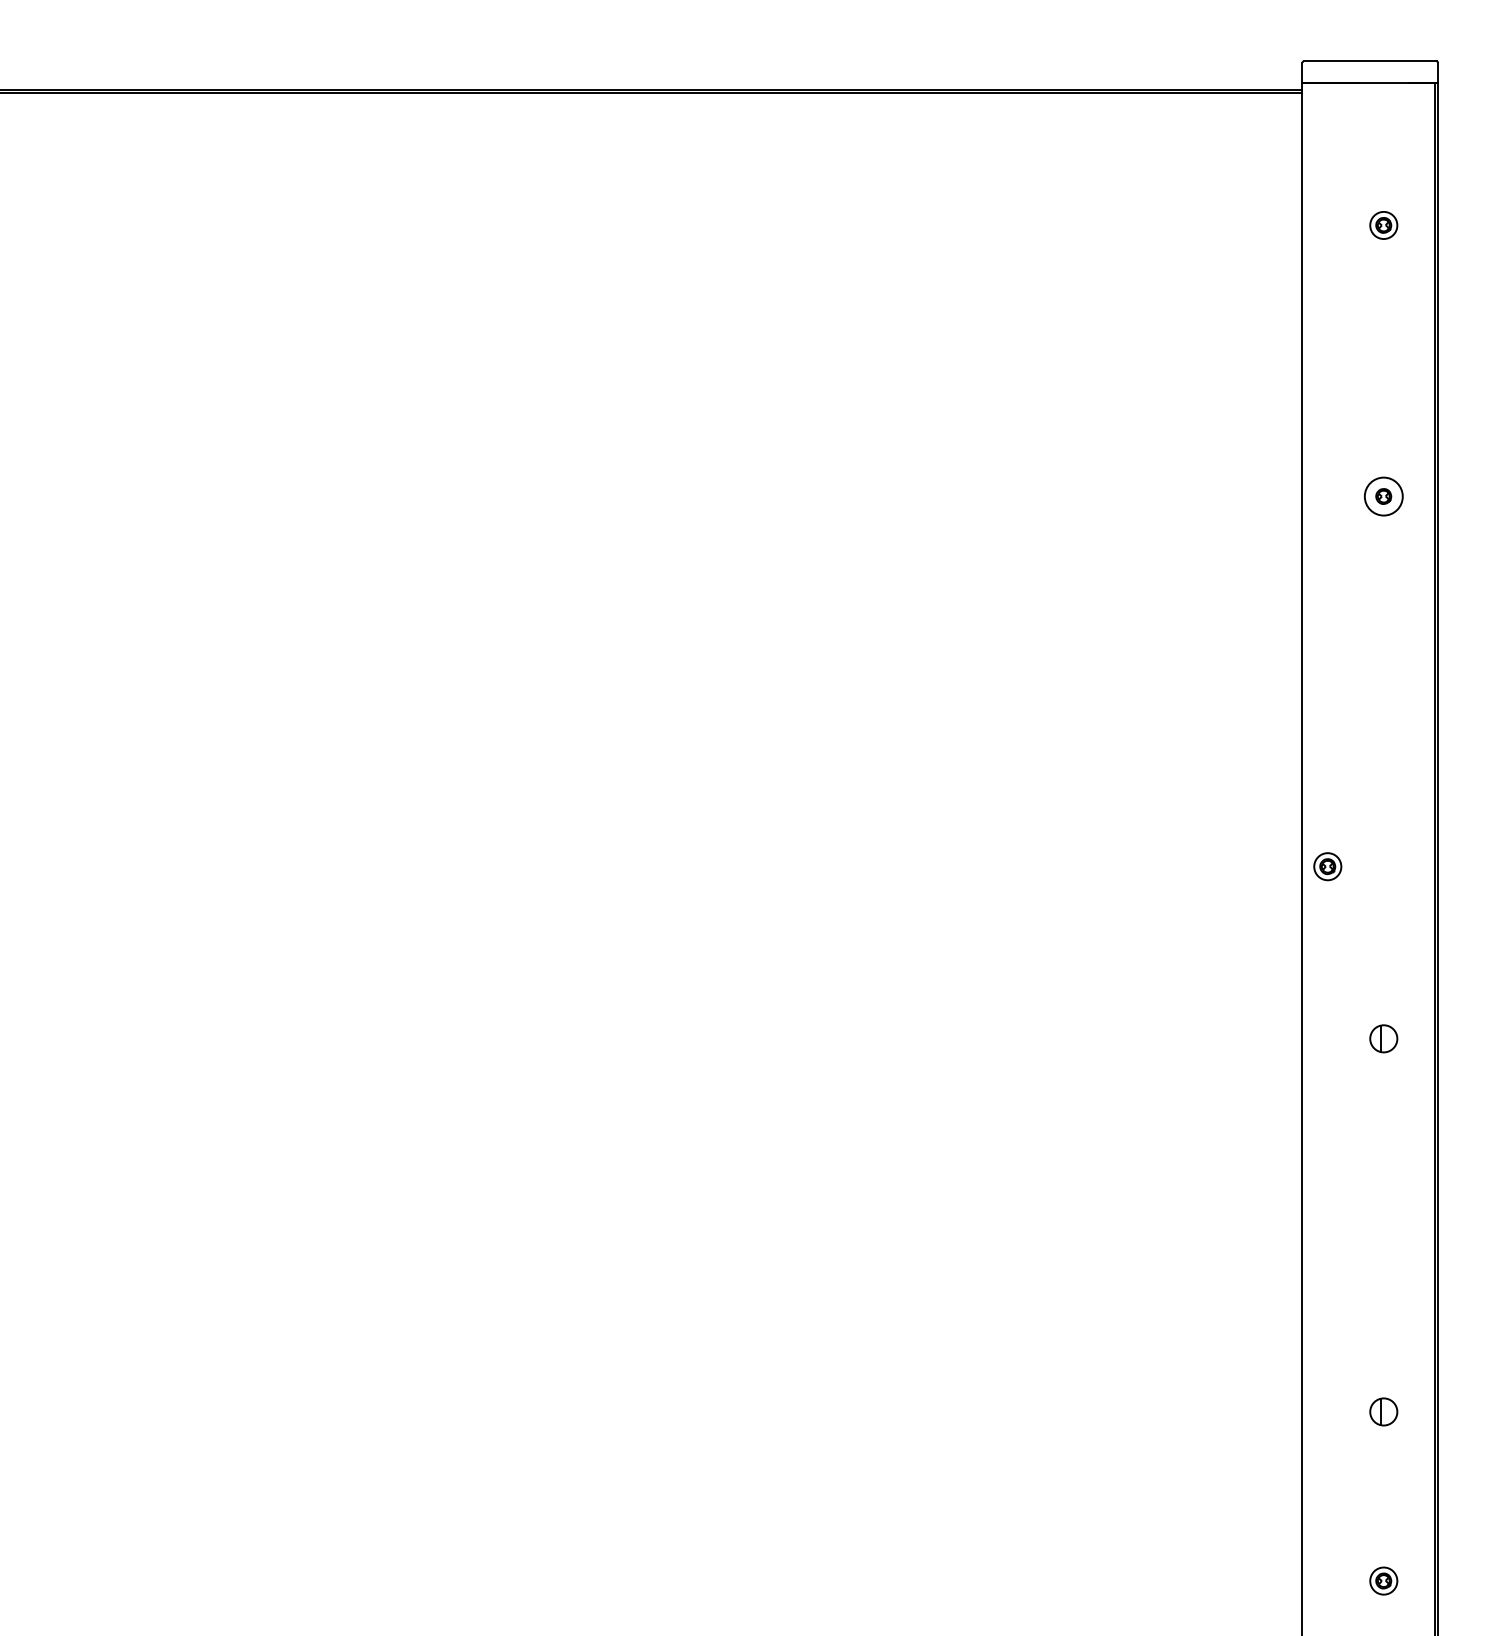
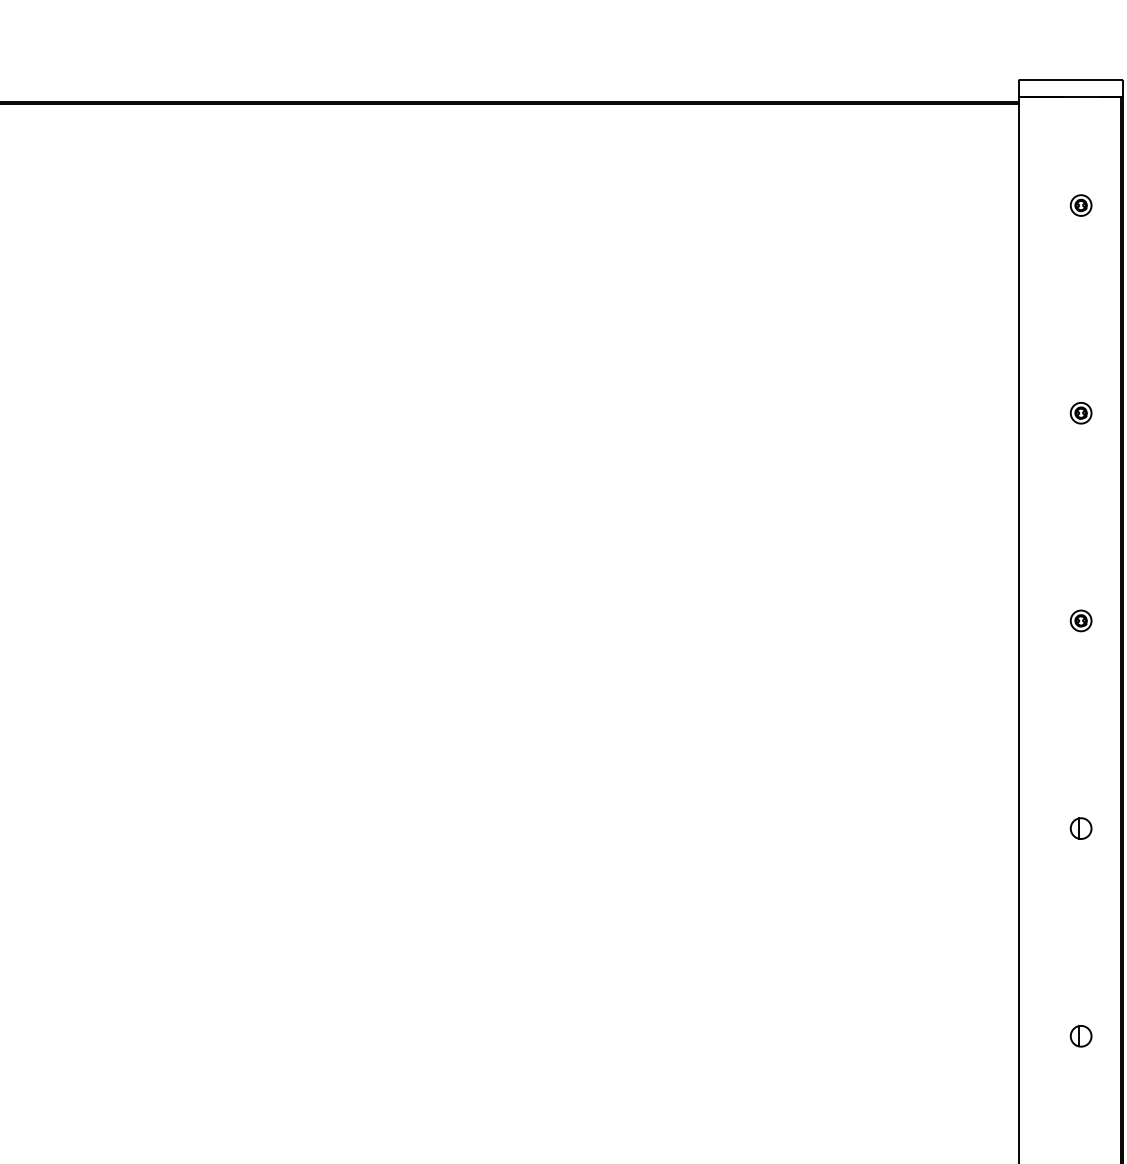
circle: (1383, 496) -> (1080, 413), size x0.71
part: (1327, 866) -> (1080, 620), moved
part: (1383, 1411) -> (1080, 1035), moved

